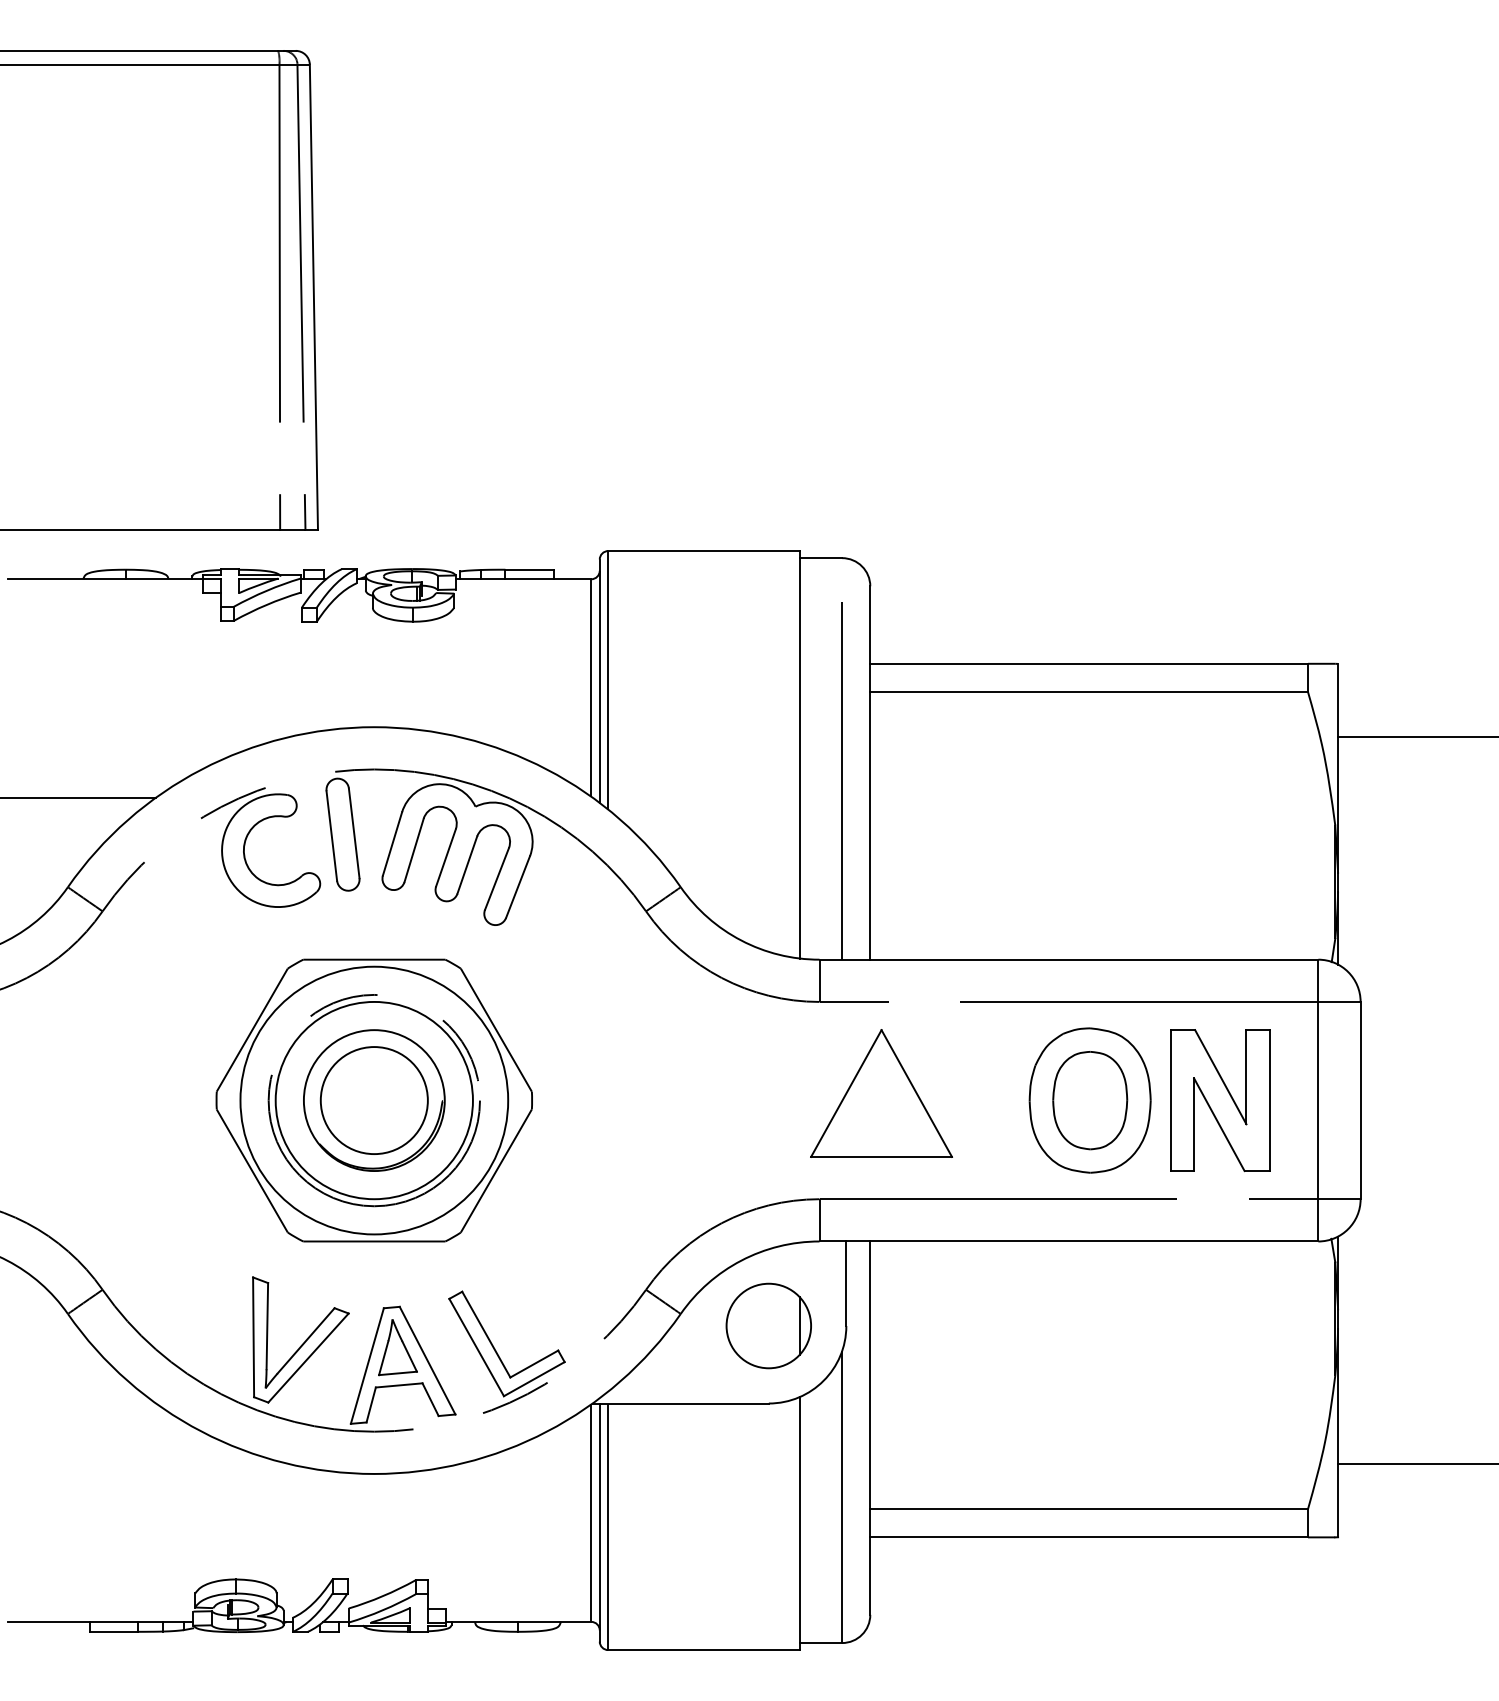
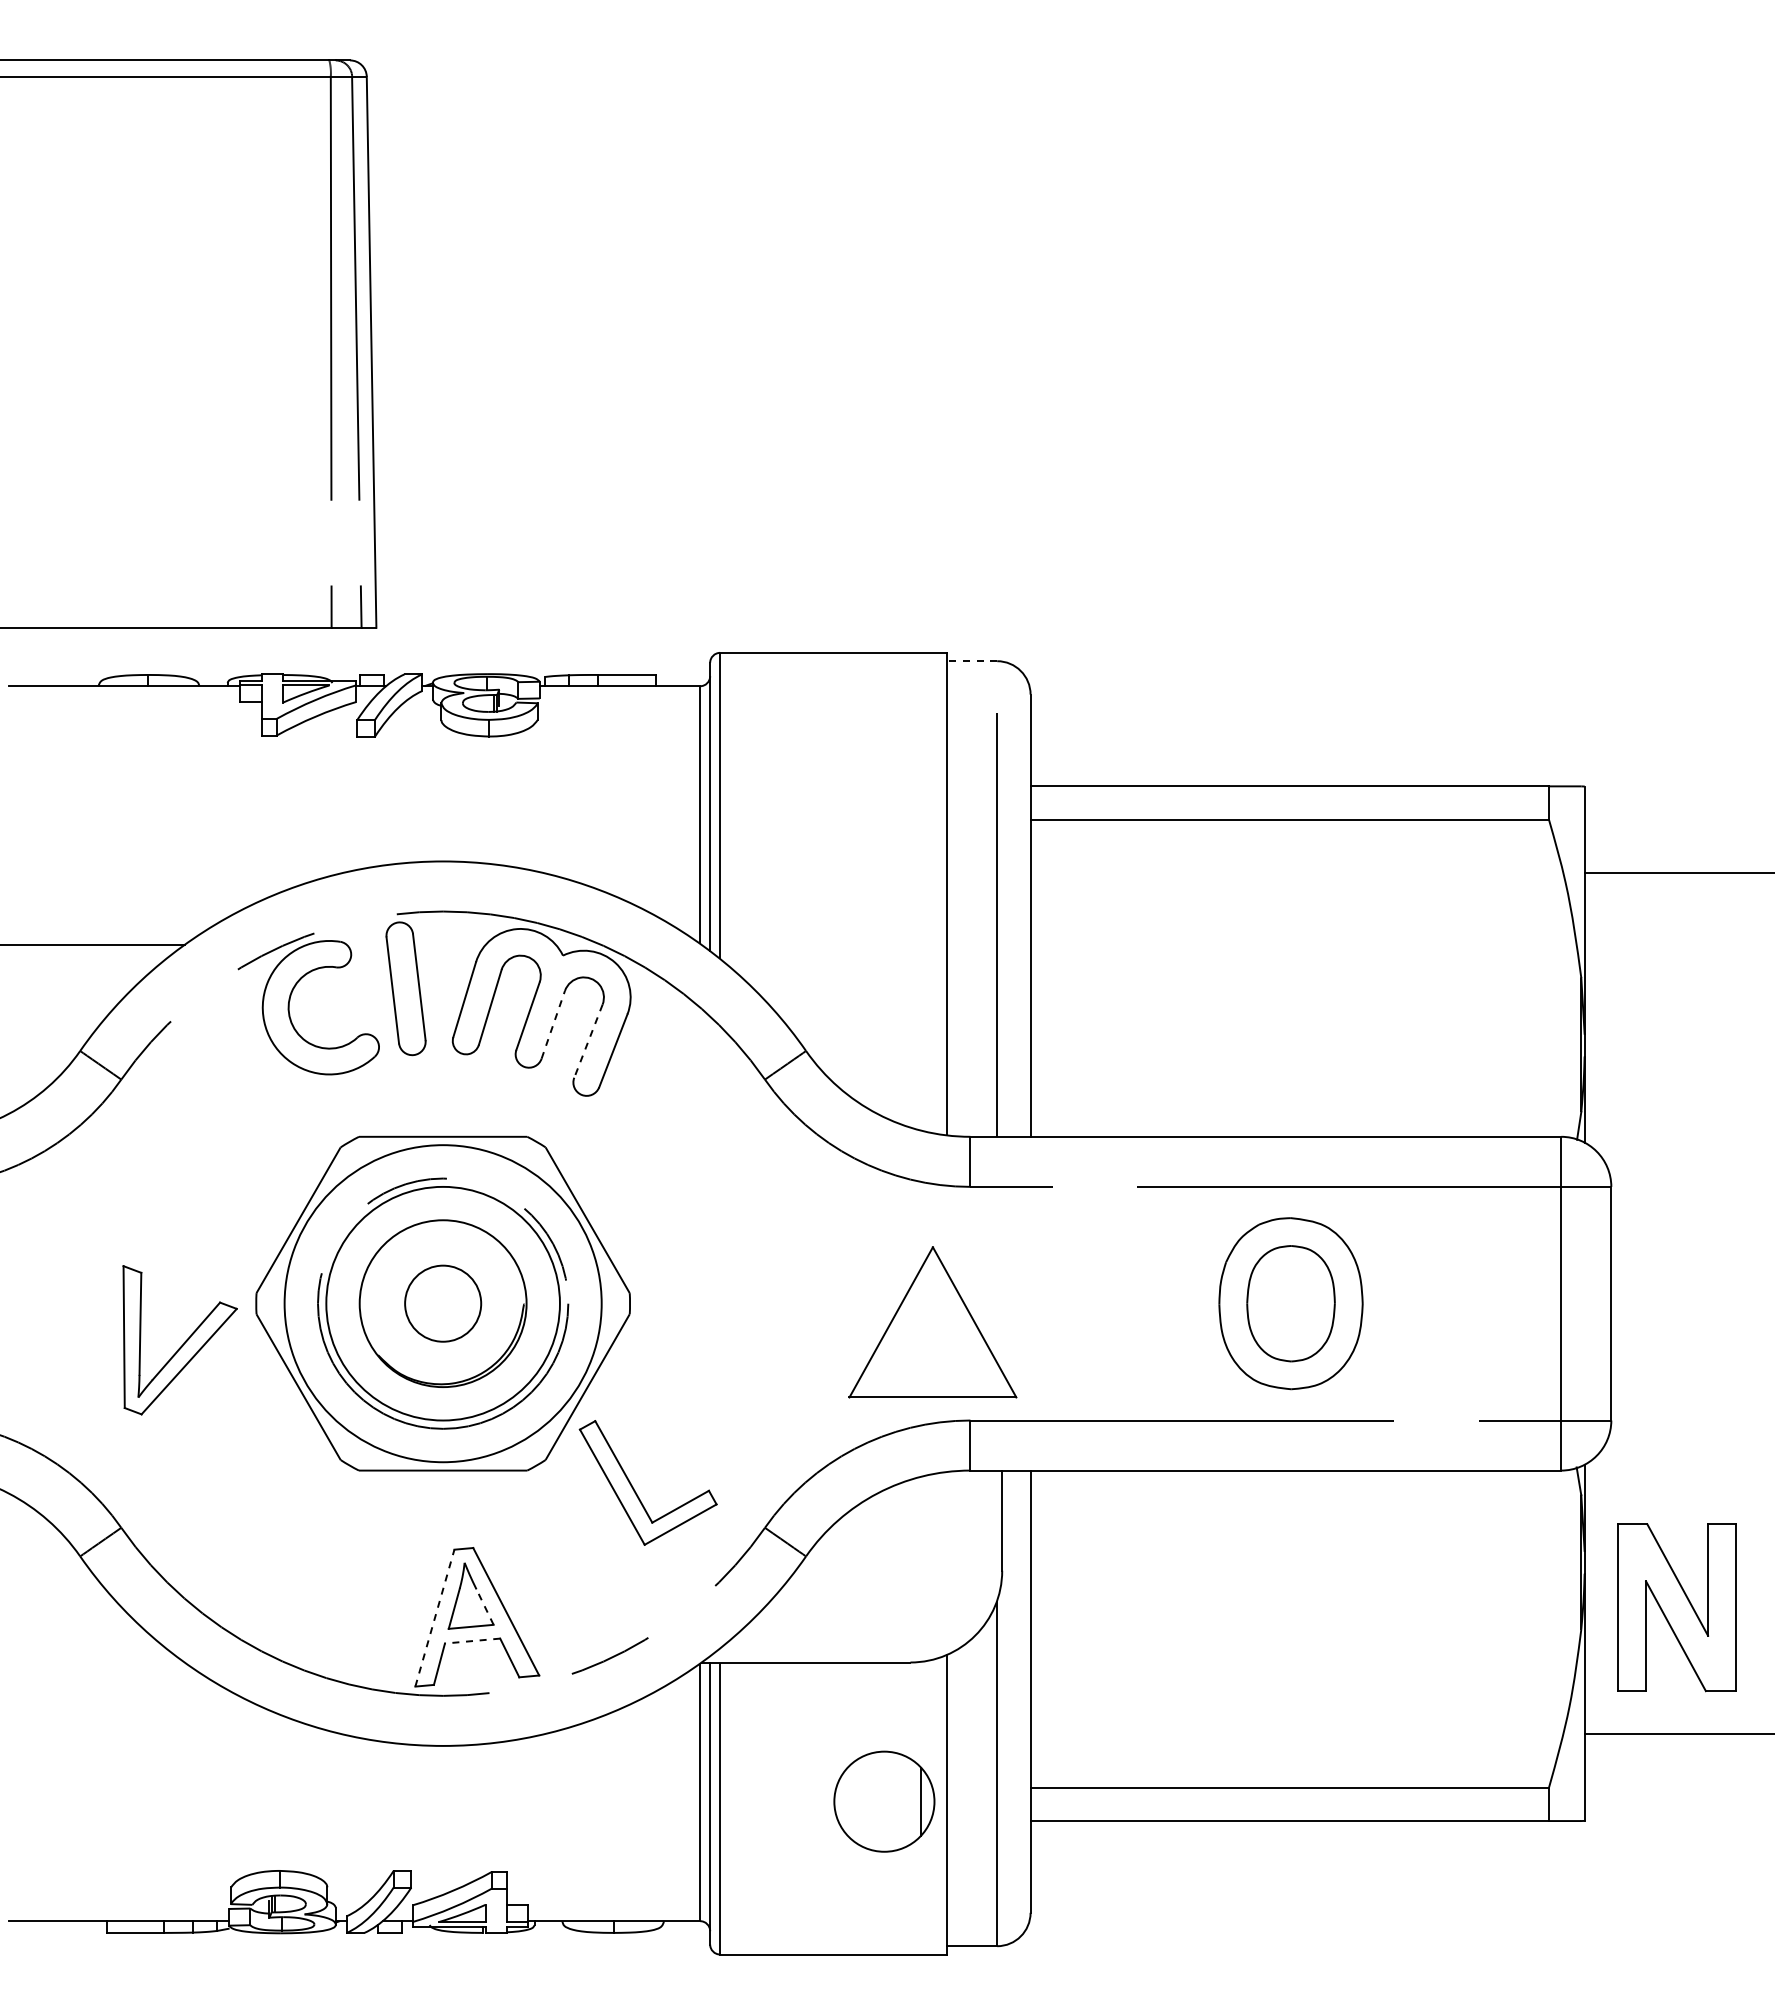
line: (820, 558) -> (971, 661), solid -> dashed
line: (467, 864) -> (553, 1024), solid -> dashed
line: (497, 879) -> (588, 1041), solid -> dashed
part: (881, 1093) -> (932, 1322), moved
circle: (373, 1100) -> (442, 1303), size x0.6
part: (1219, 1100) -> (1676, 1607), moved
part: (768, 1325) -> (884, 1801), moved
part: (300, 1340) -> (179, 1340), moved
part: (495, 1348) -> (634, 1488), moved
line: (410, 1357) -> (485, 1607), solid -> dashed
line: (367, 1365) -> (435, 1617), solid -> dashed
line: (399, 1385) -> (472, 1641), solid -> dashed

